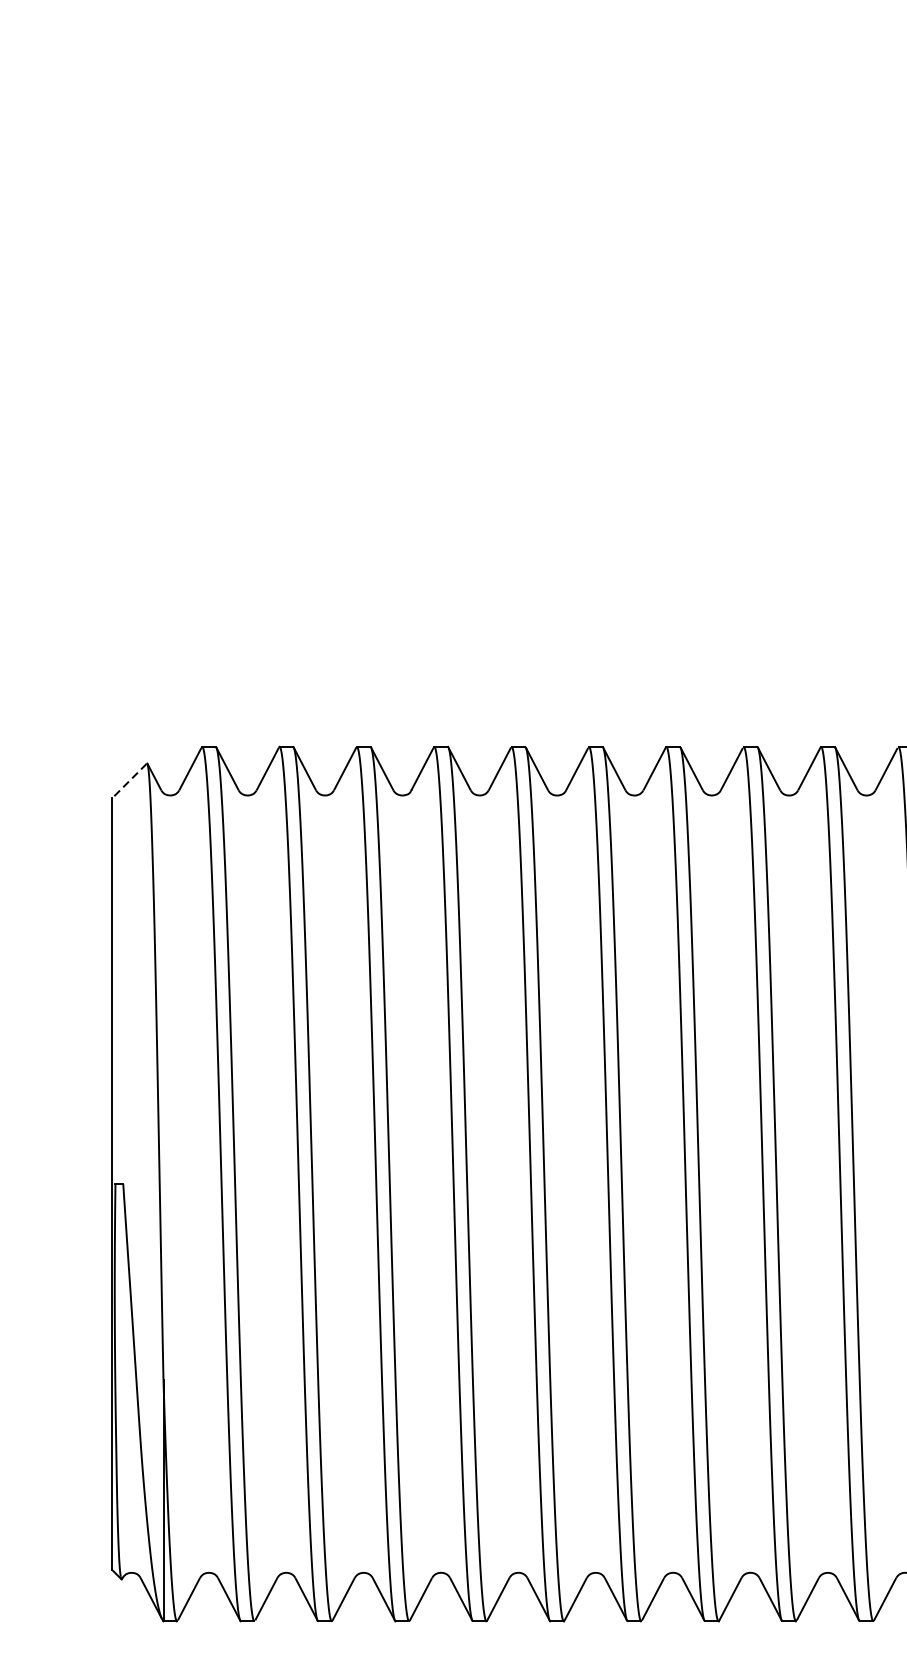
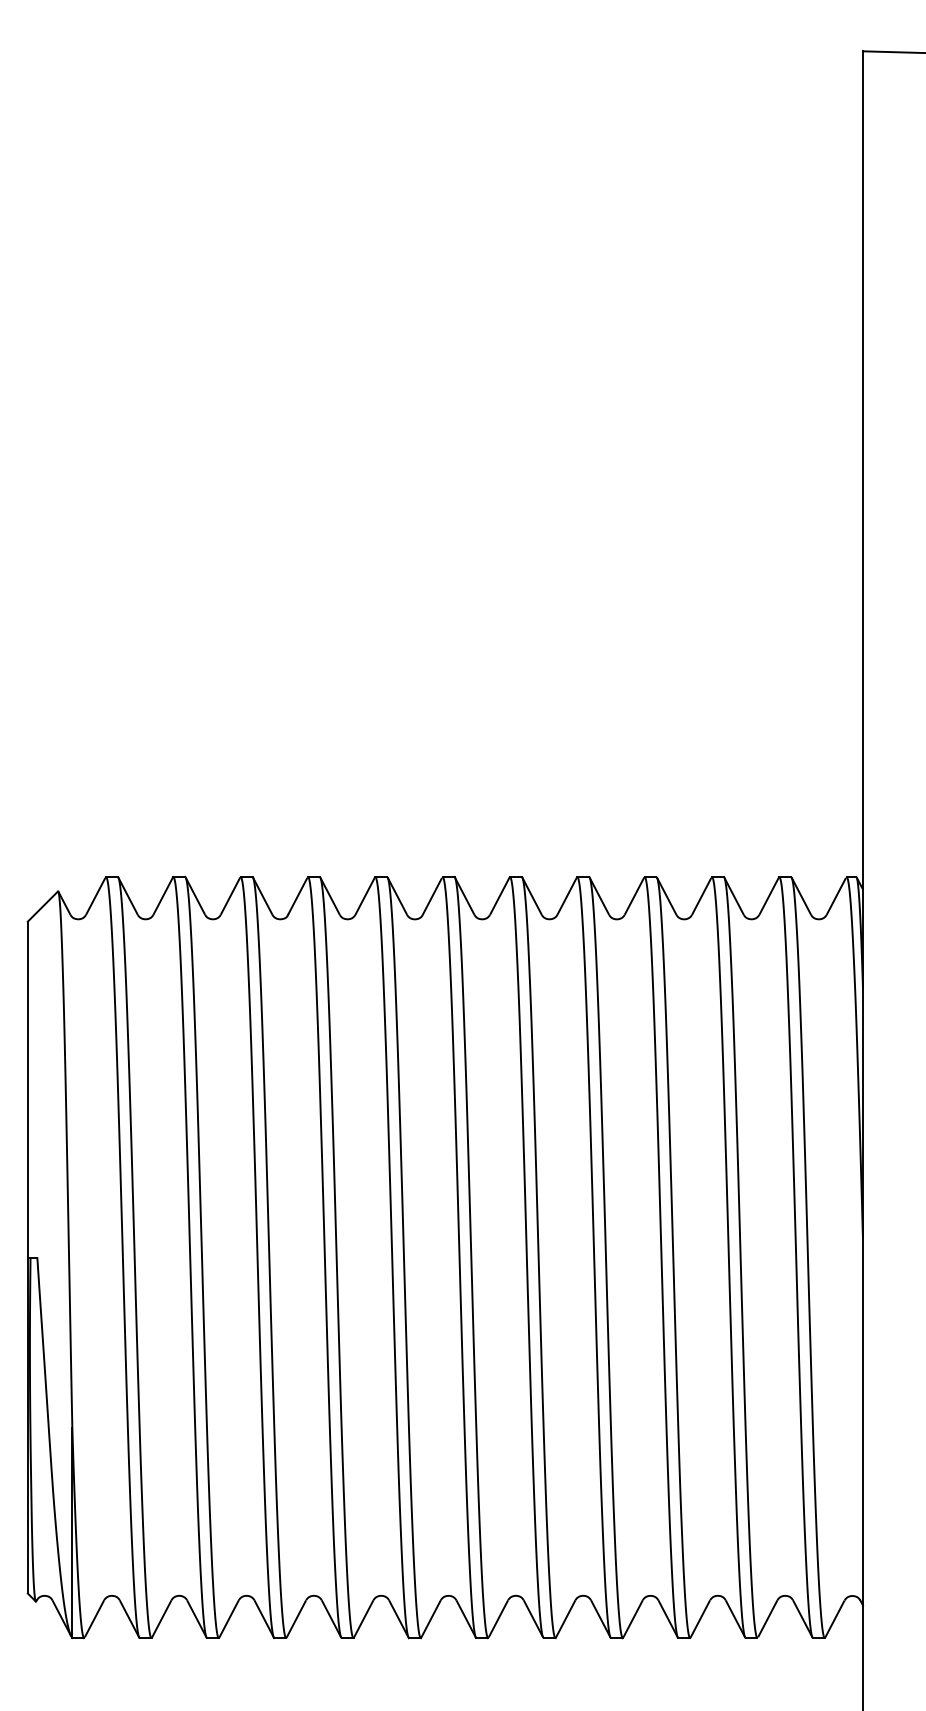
line: (129, 781) -> (42, 907), dashed -> solid

